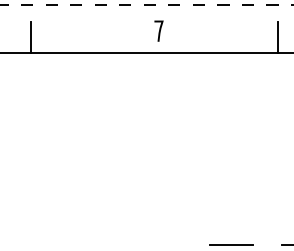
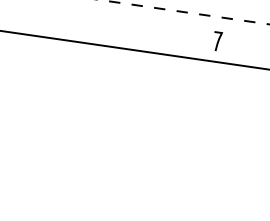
curve: (159, 30) -> (217, 40), moved
line: (31, 37) -> (24, 19), removed
line: (277, 37) -> (250, 52), removed

